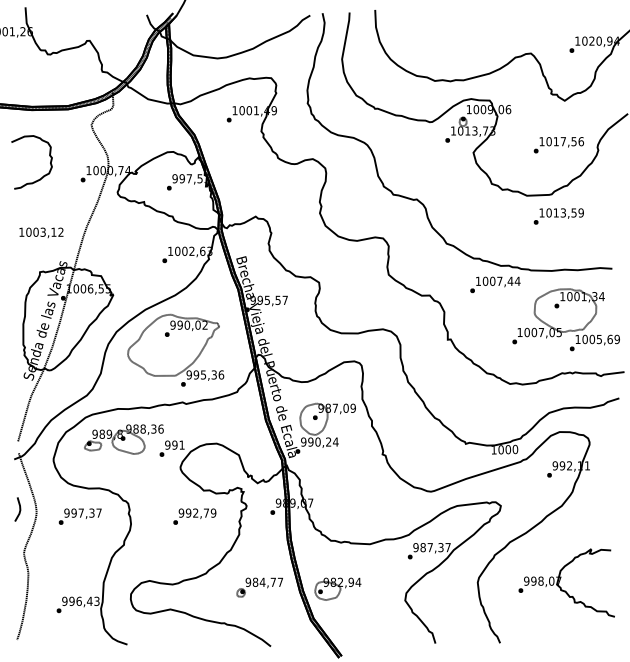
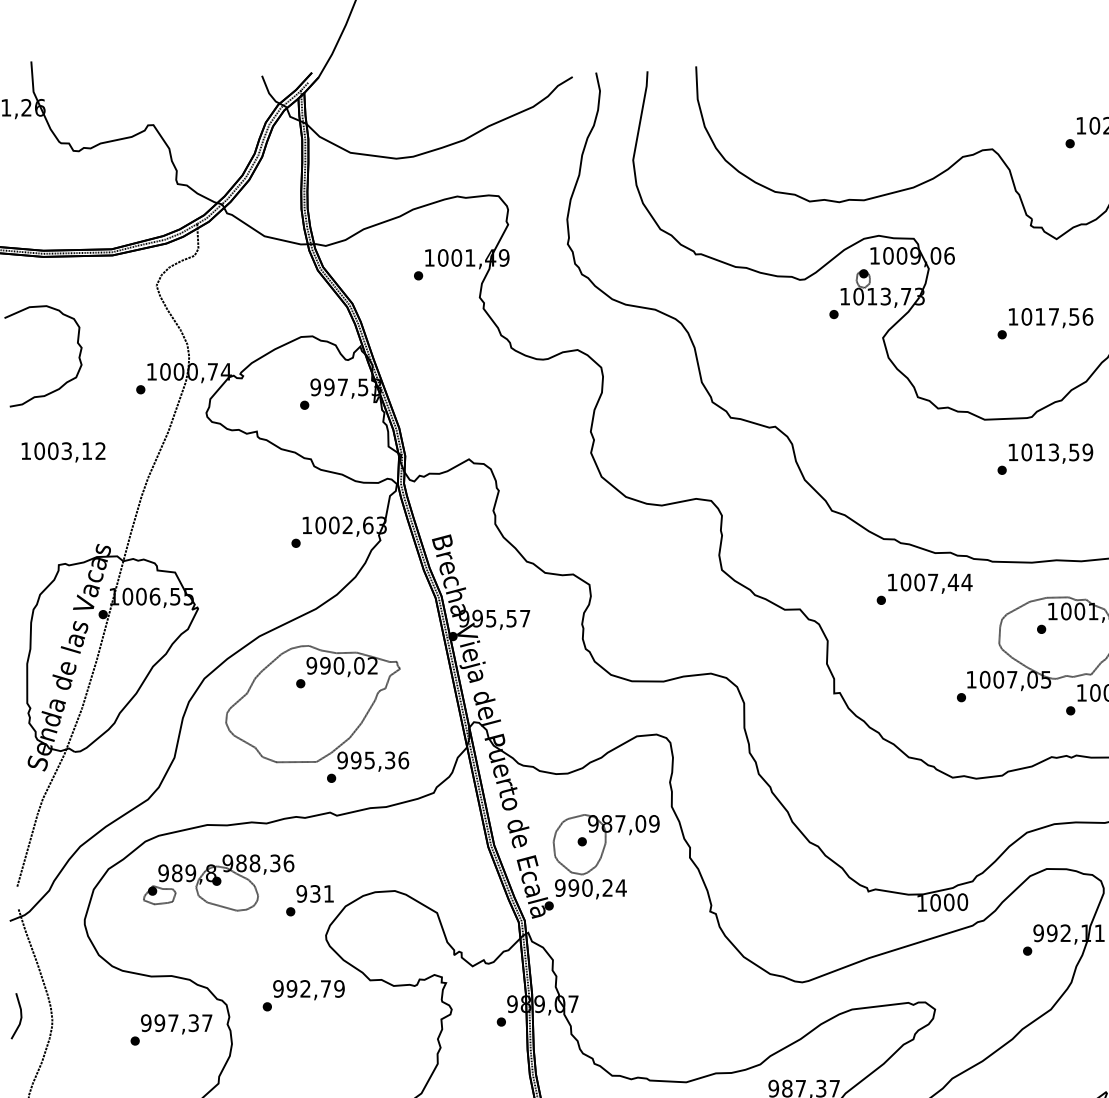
text: (41, 232) -> (63, 451), moved
text: (174, 444) -> (314, 892), 991 -> 931
text: (79, 516) -> (170, 1029), moved
text: (194, 516) -> (303, 995), moved

